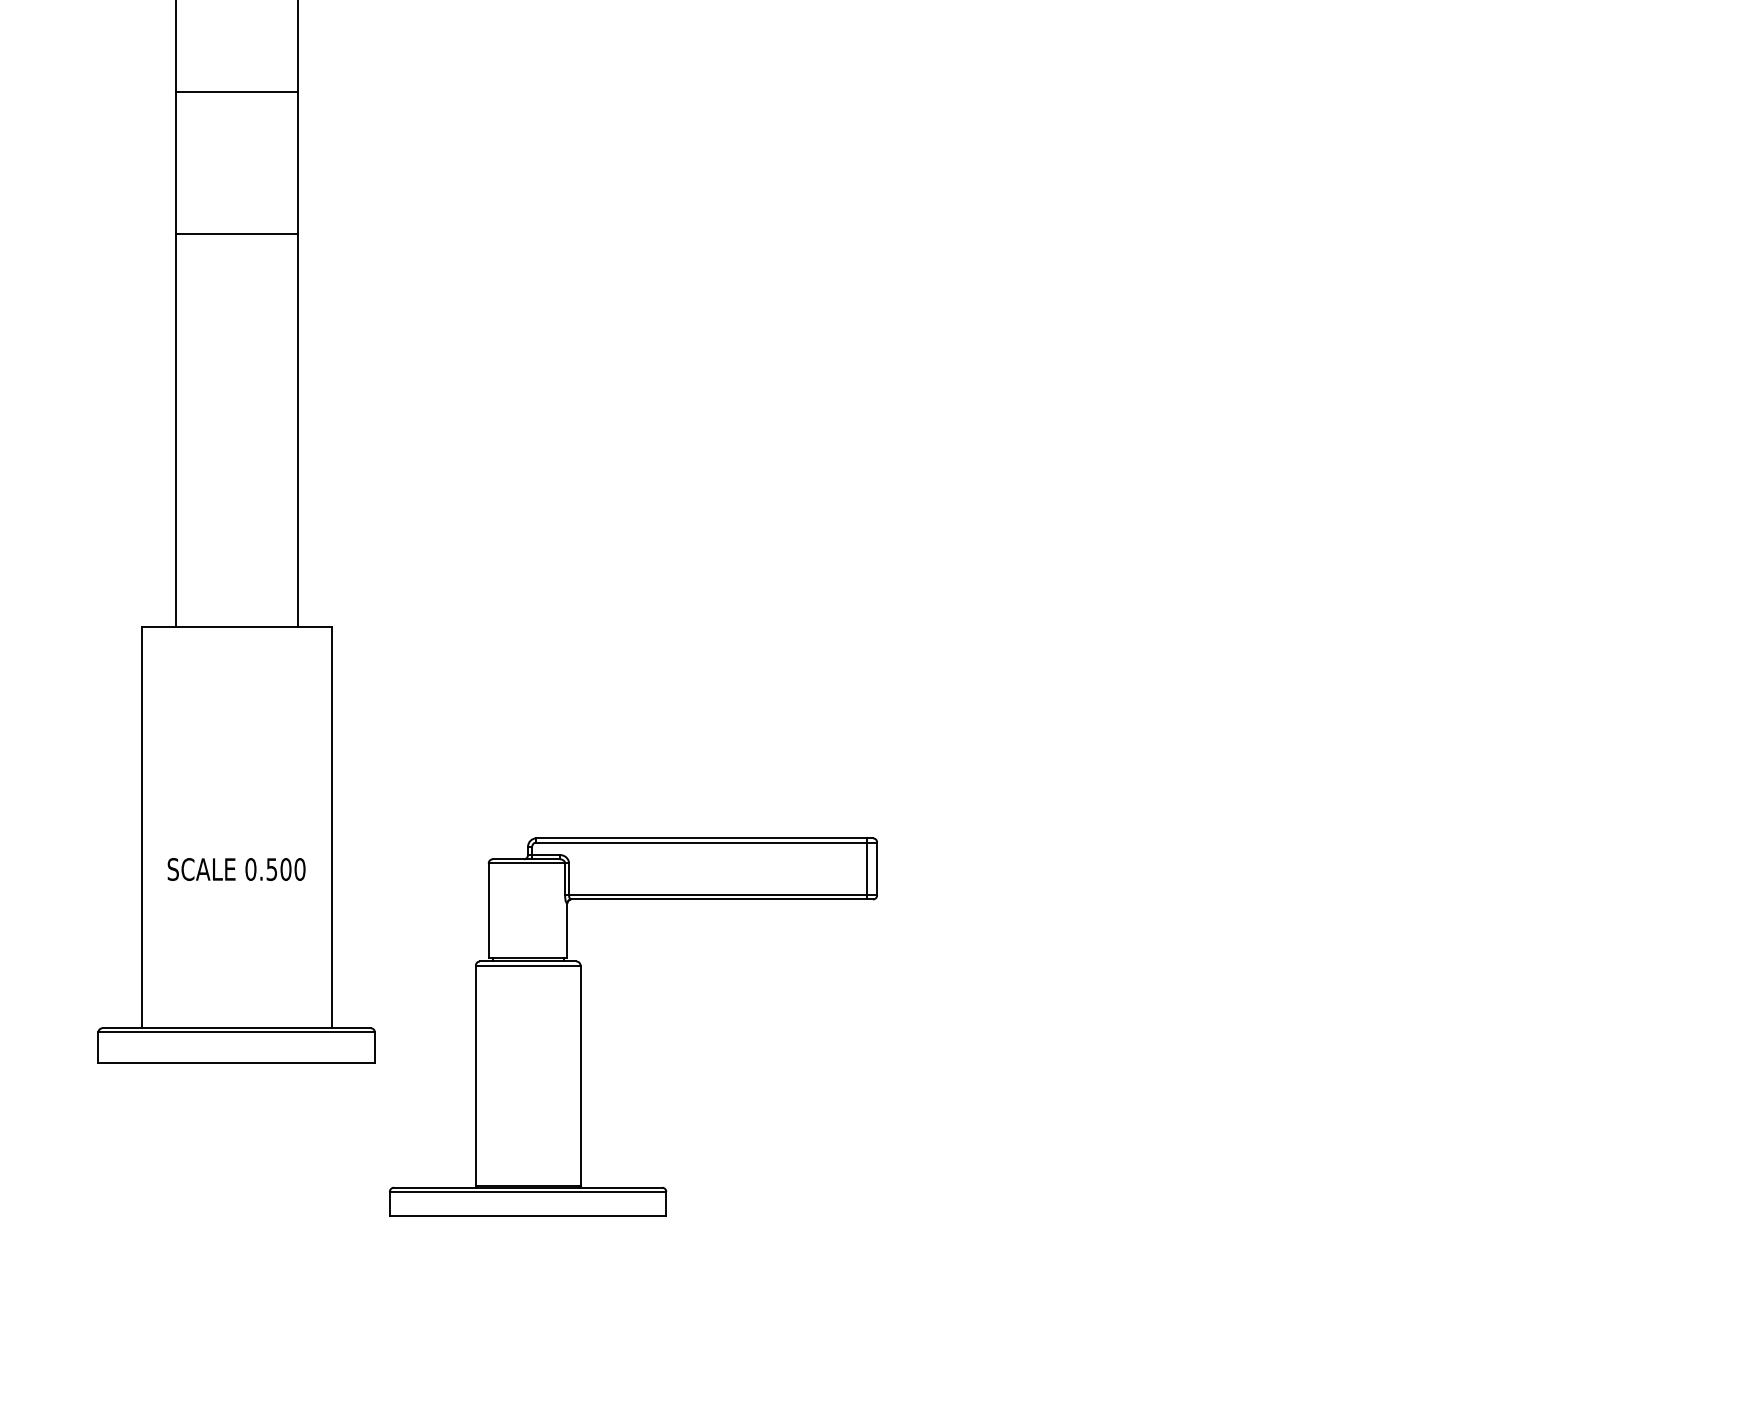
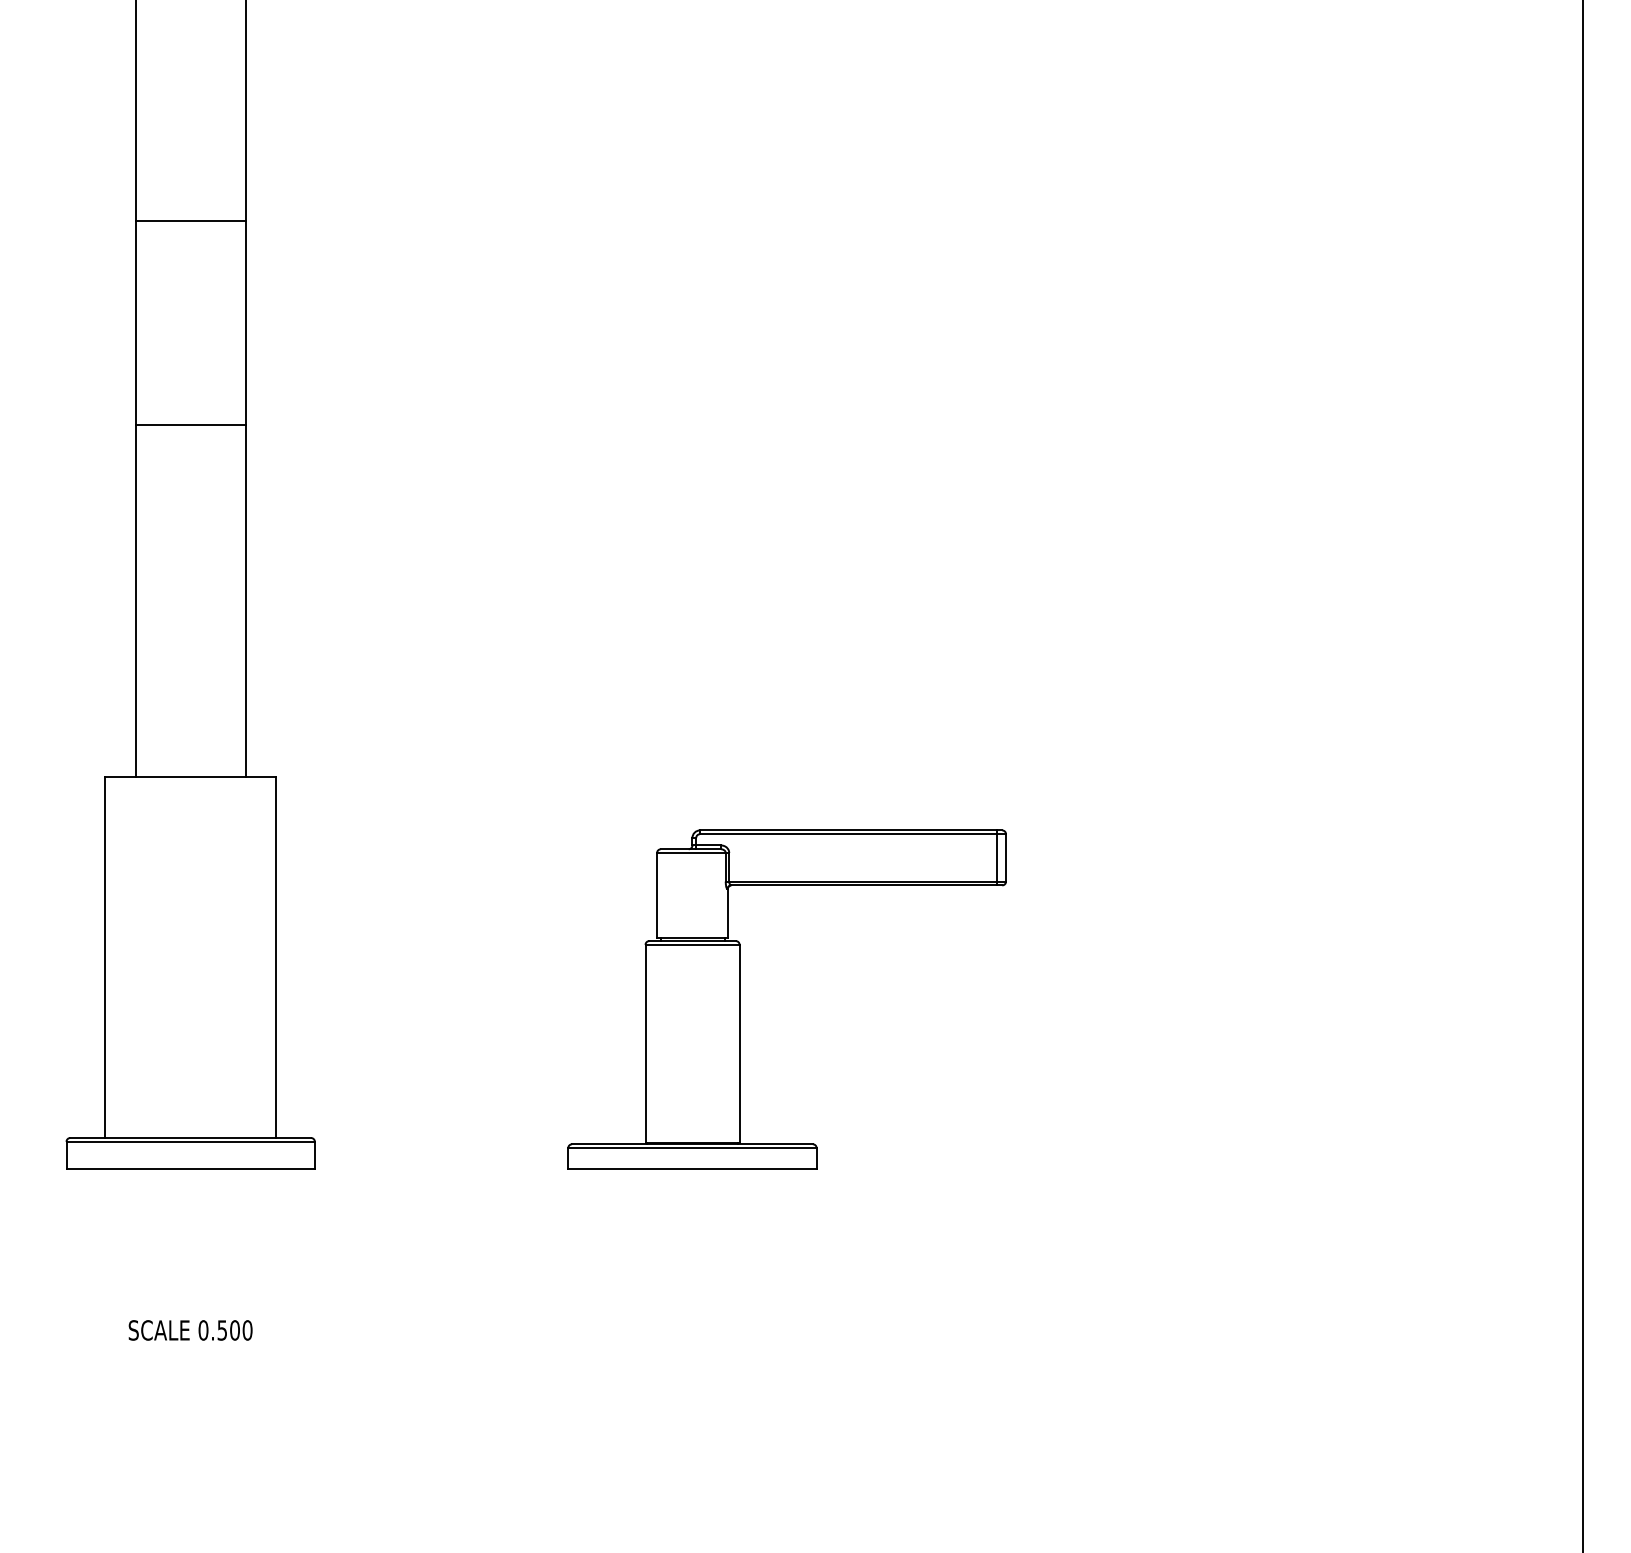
line: (236, 92) -> (190, 221), moved
text: (236, 869) -> (190, 1330), moved
part: (581, 1026) -> (740, 999), moved

